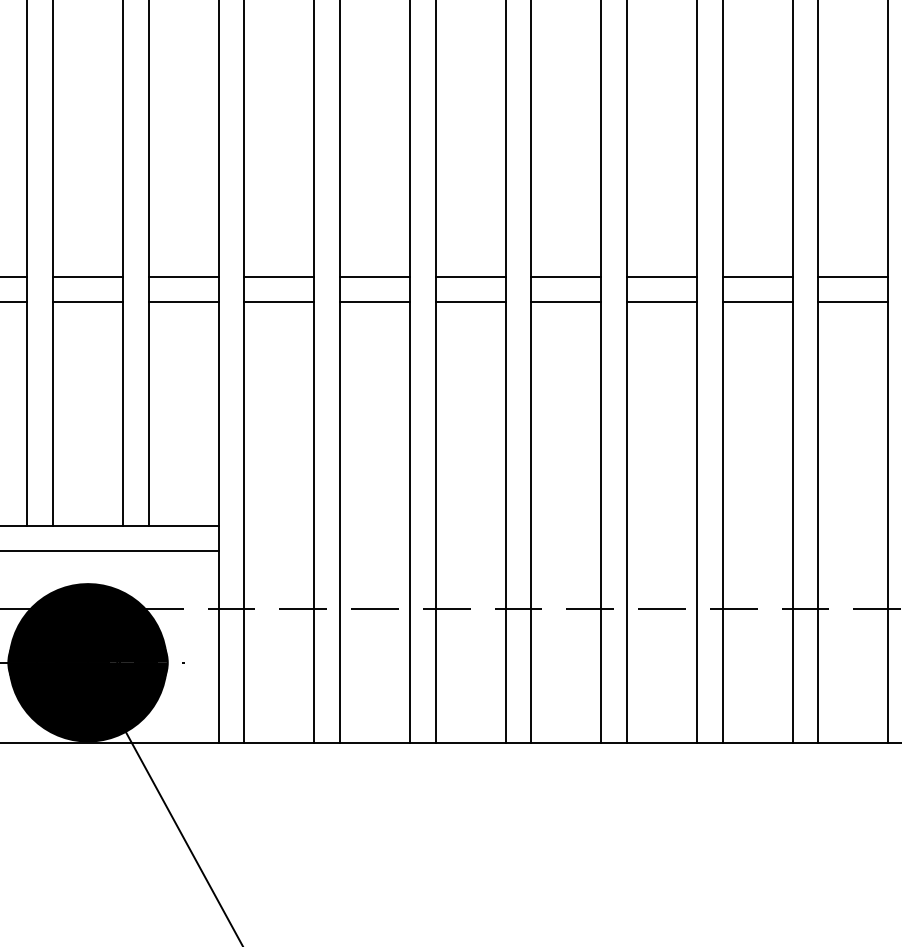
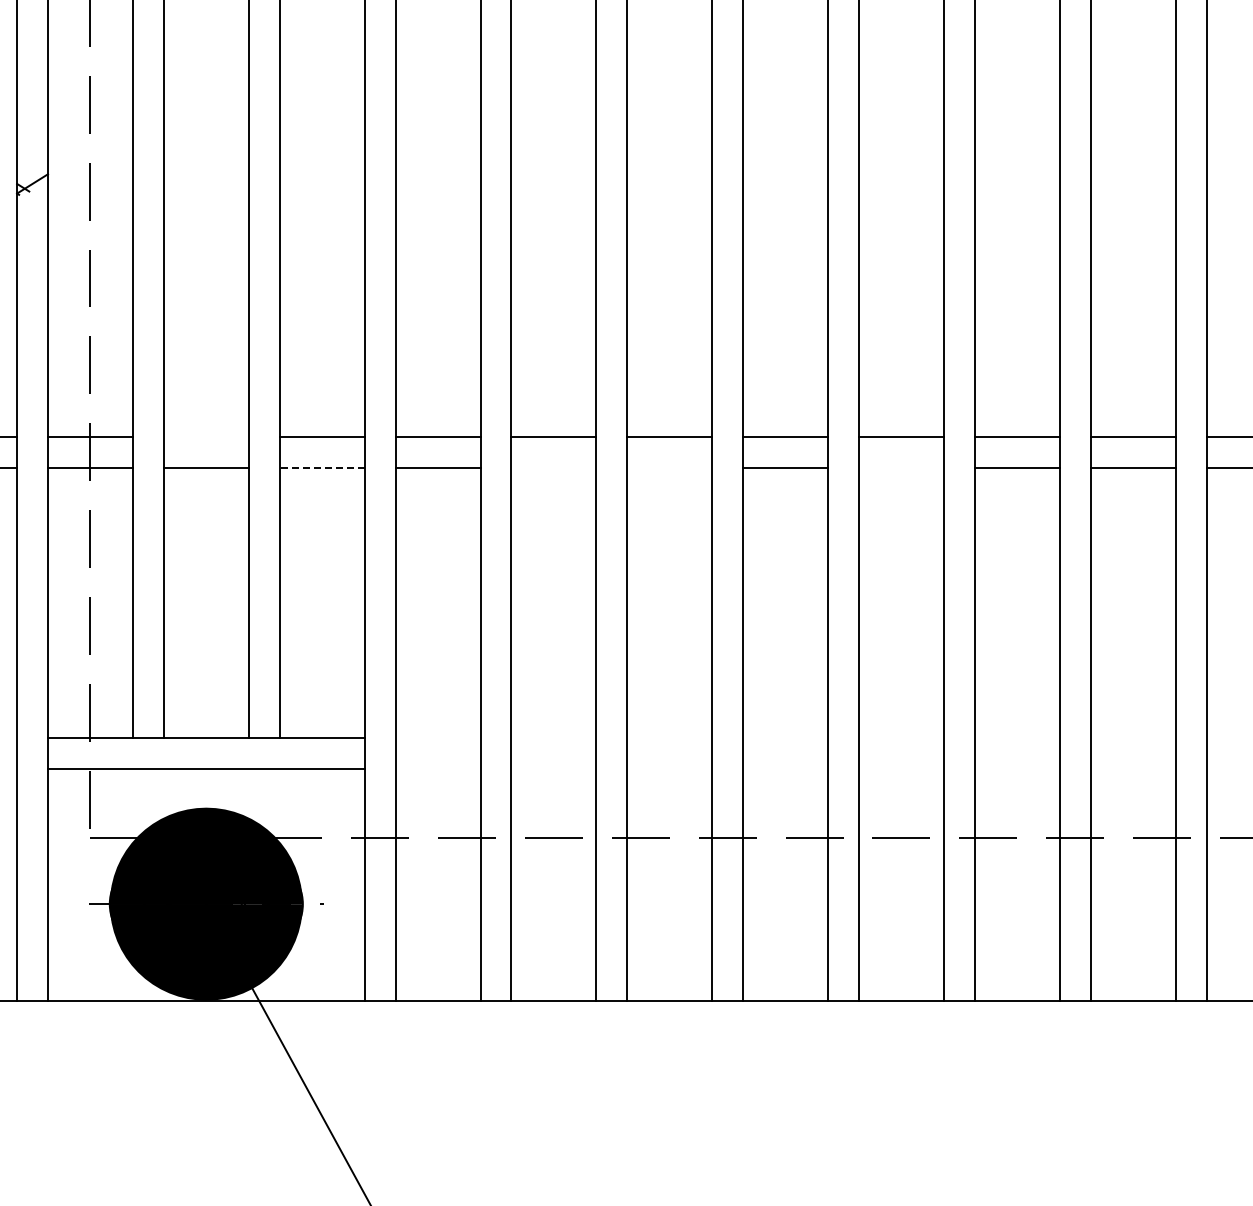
line: (87, 276) -> (205, 436), removed
line: (183, 302) -> (321, 467), solid -> dashed
line: (374, 302) -> (553, 467), removed
line: (470, 302) -> (669, 467), removed
line: (661, 302) -> (900, 467), removed

